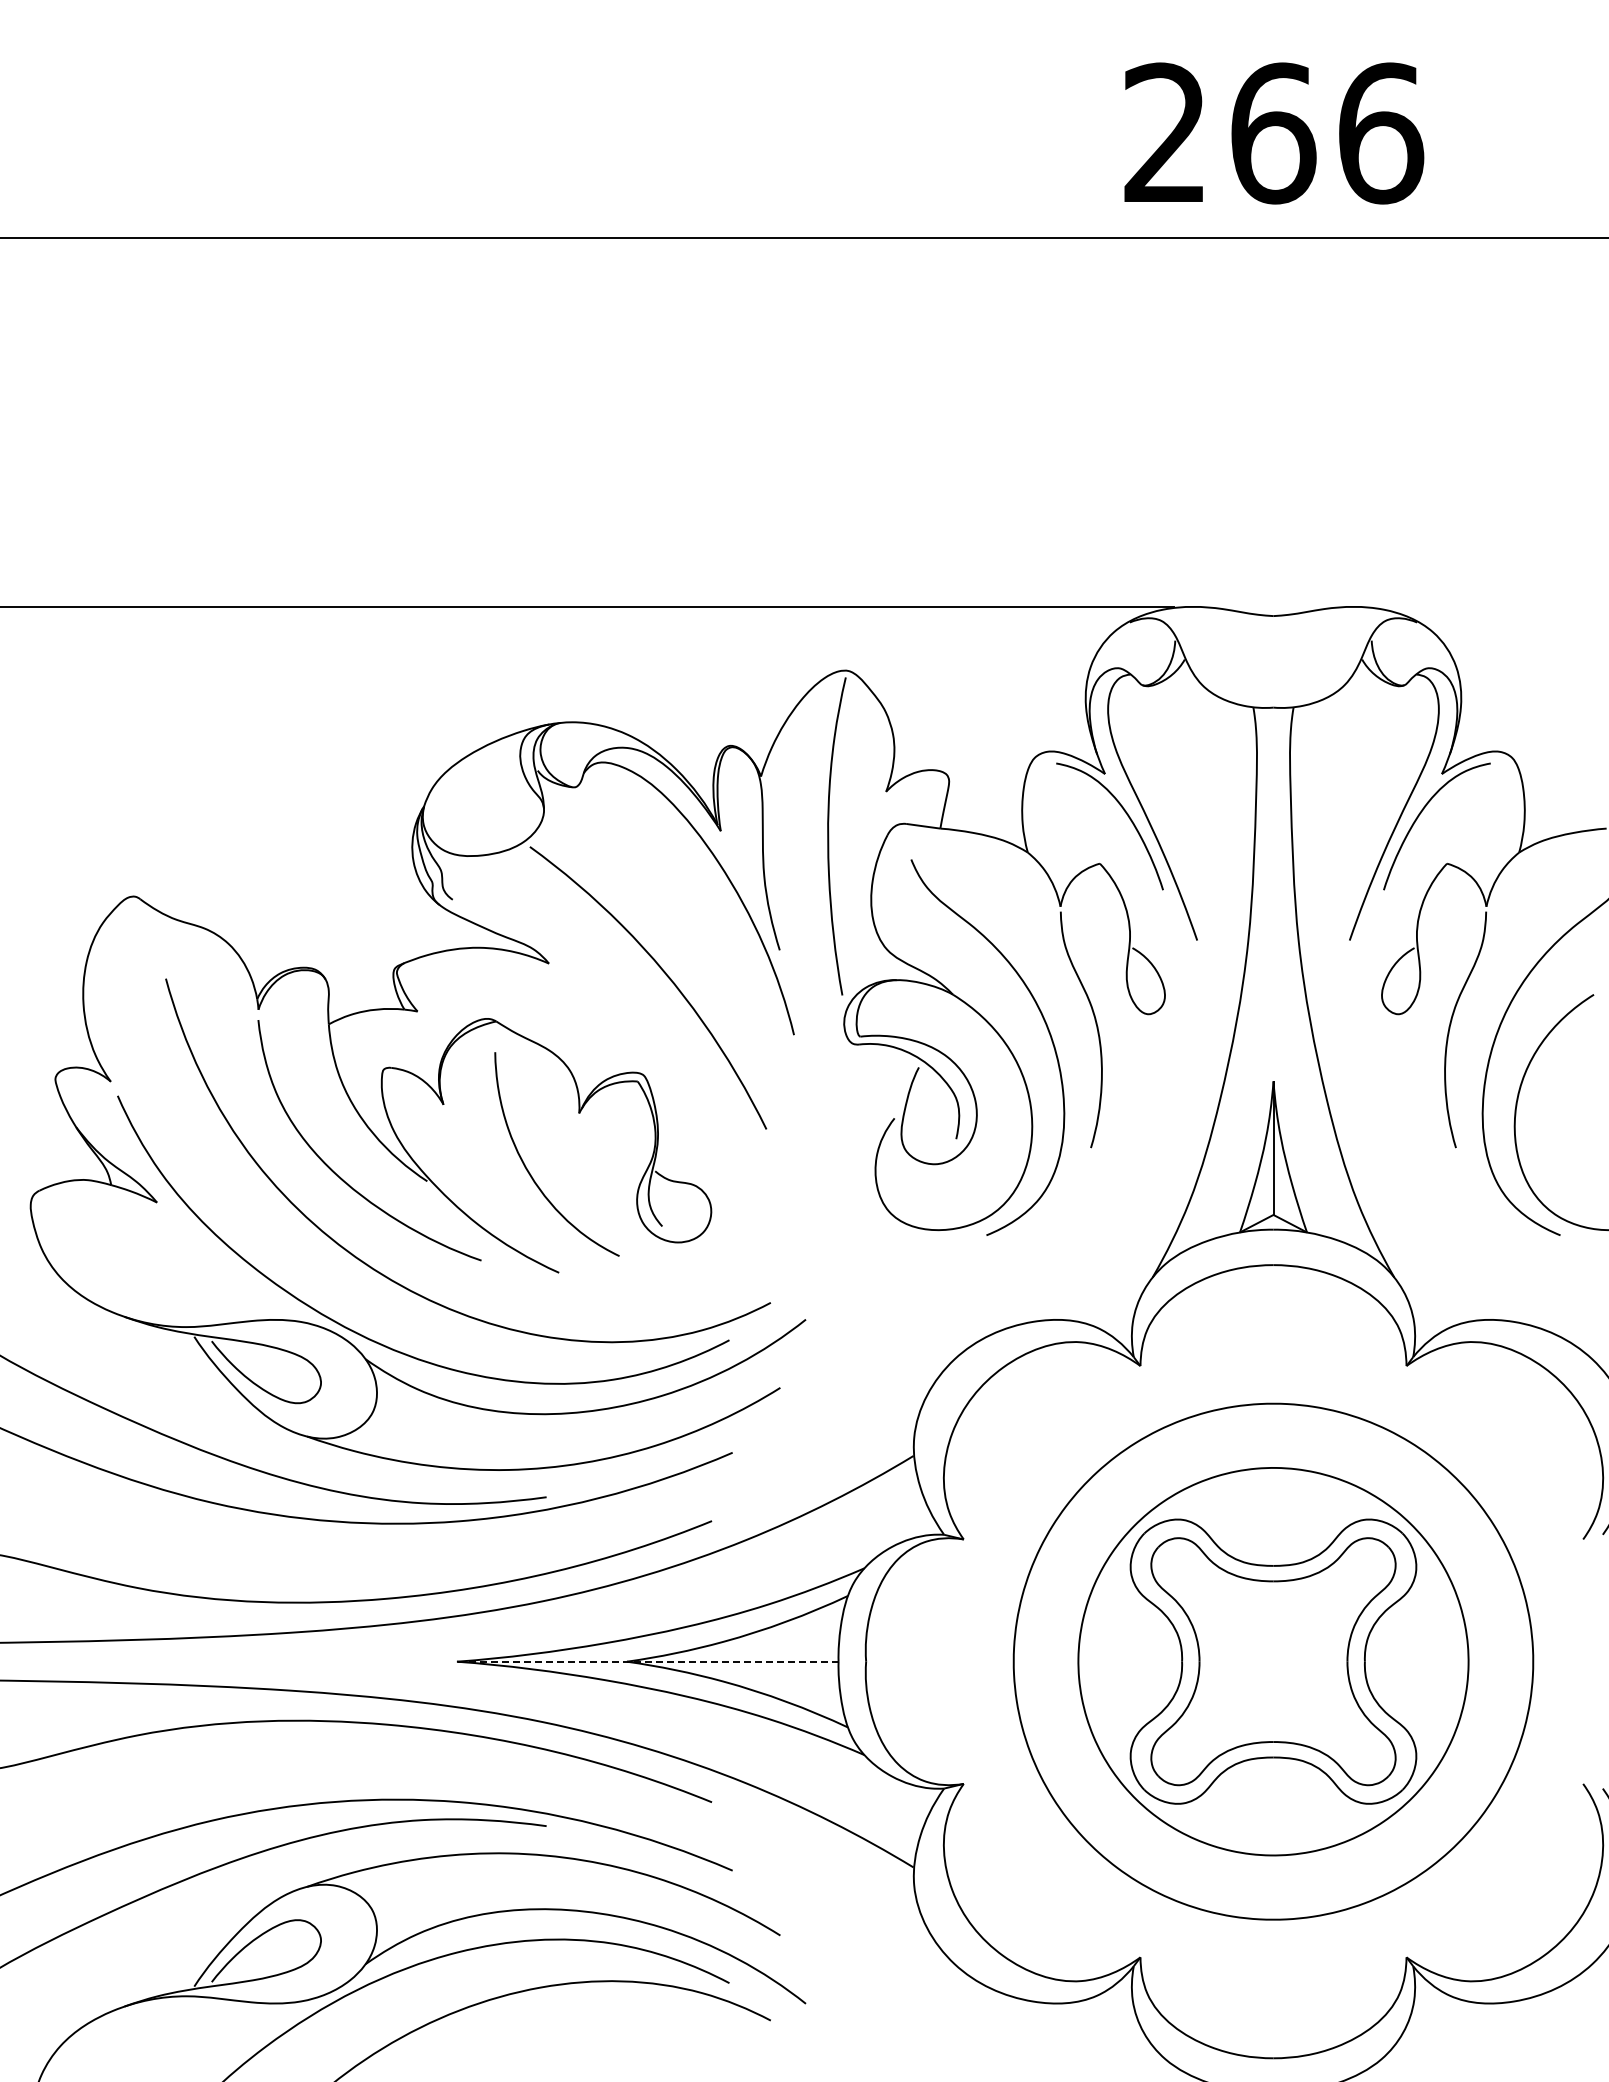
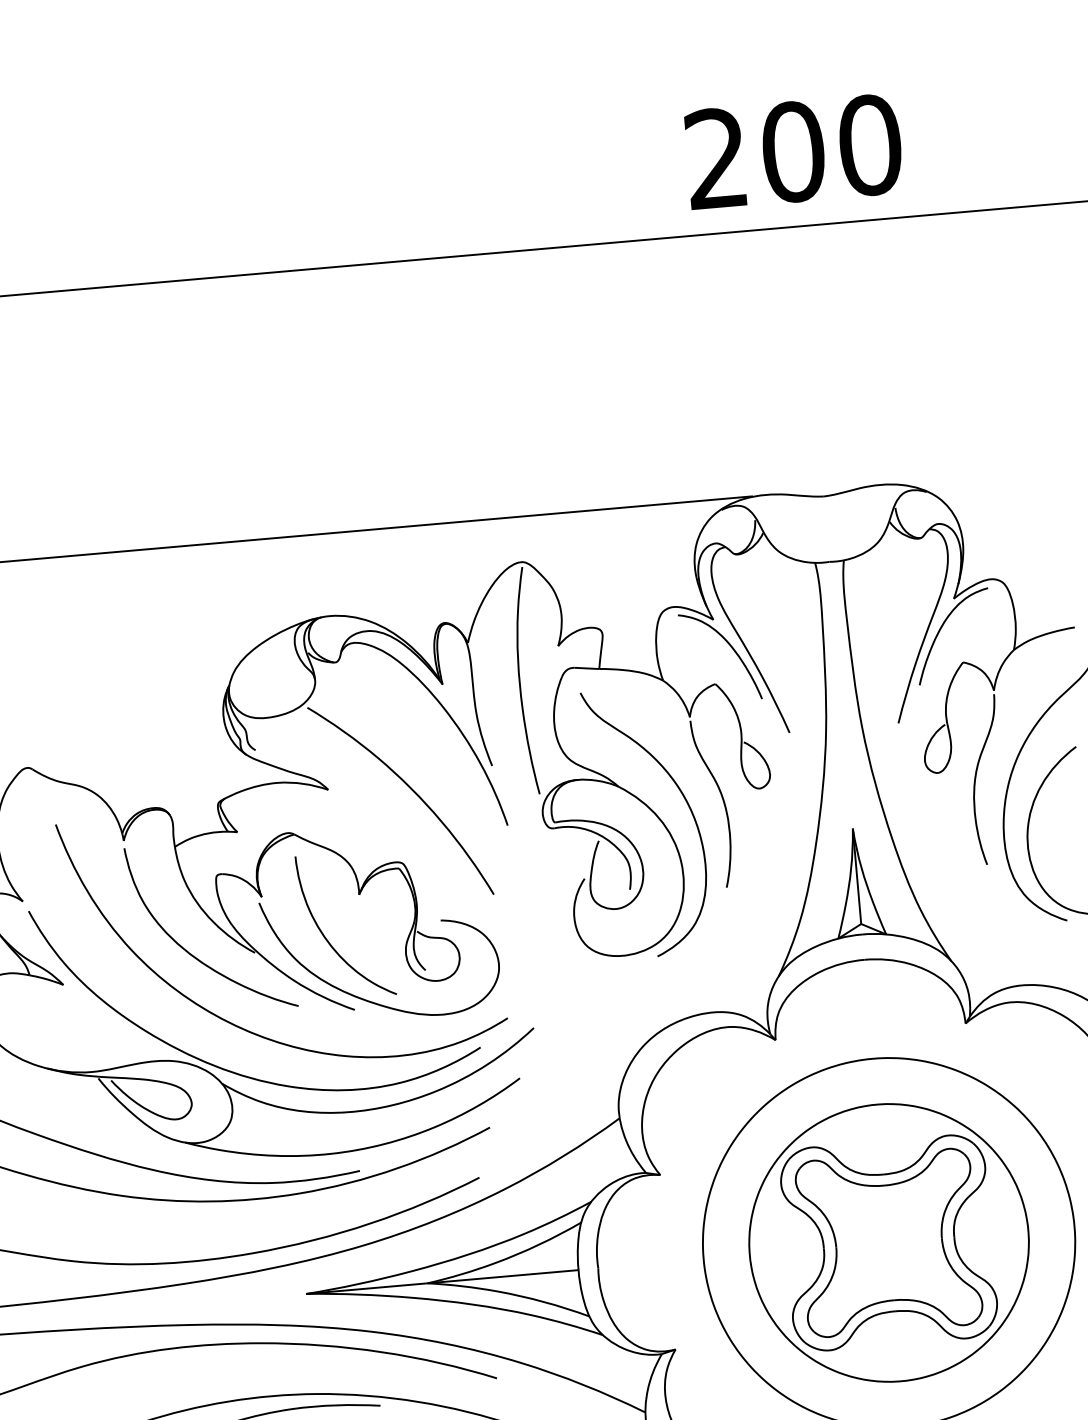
text: (1327, 133) -> (832, 148), 266 -> 200
curve: (573, 1258) -> (364, 998), added
line: (647, 1661) -> (442, 1281), dashed -> solid

